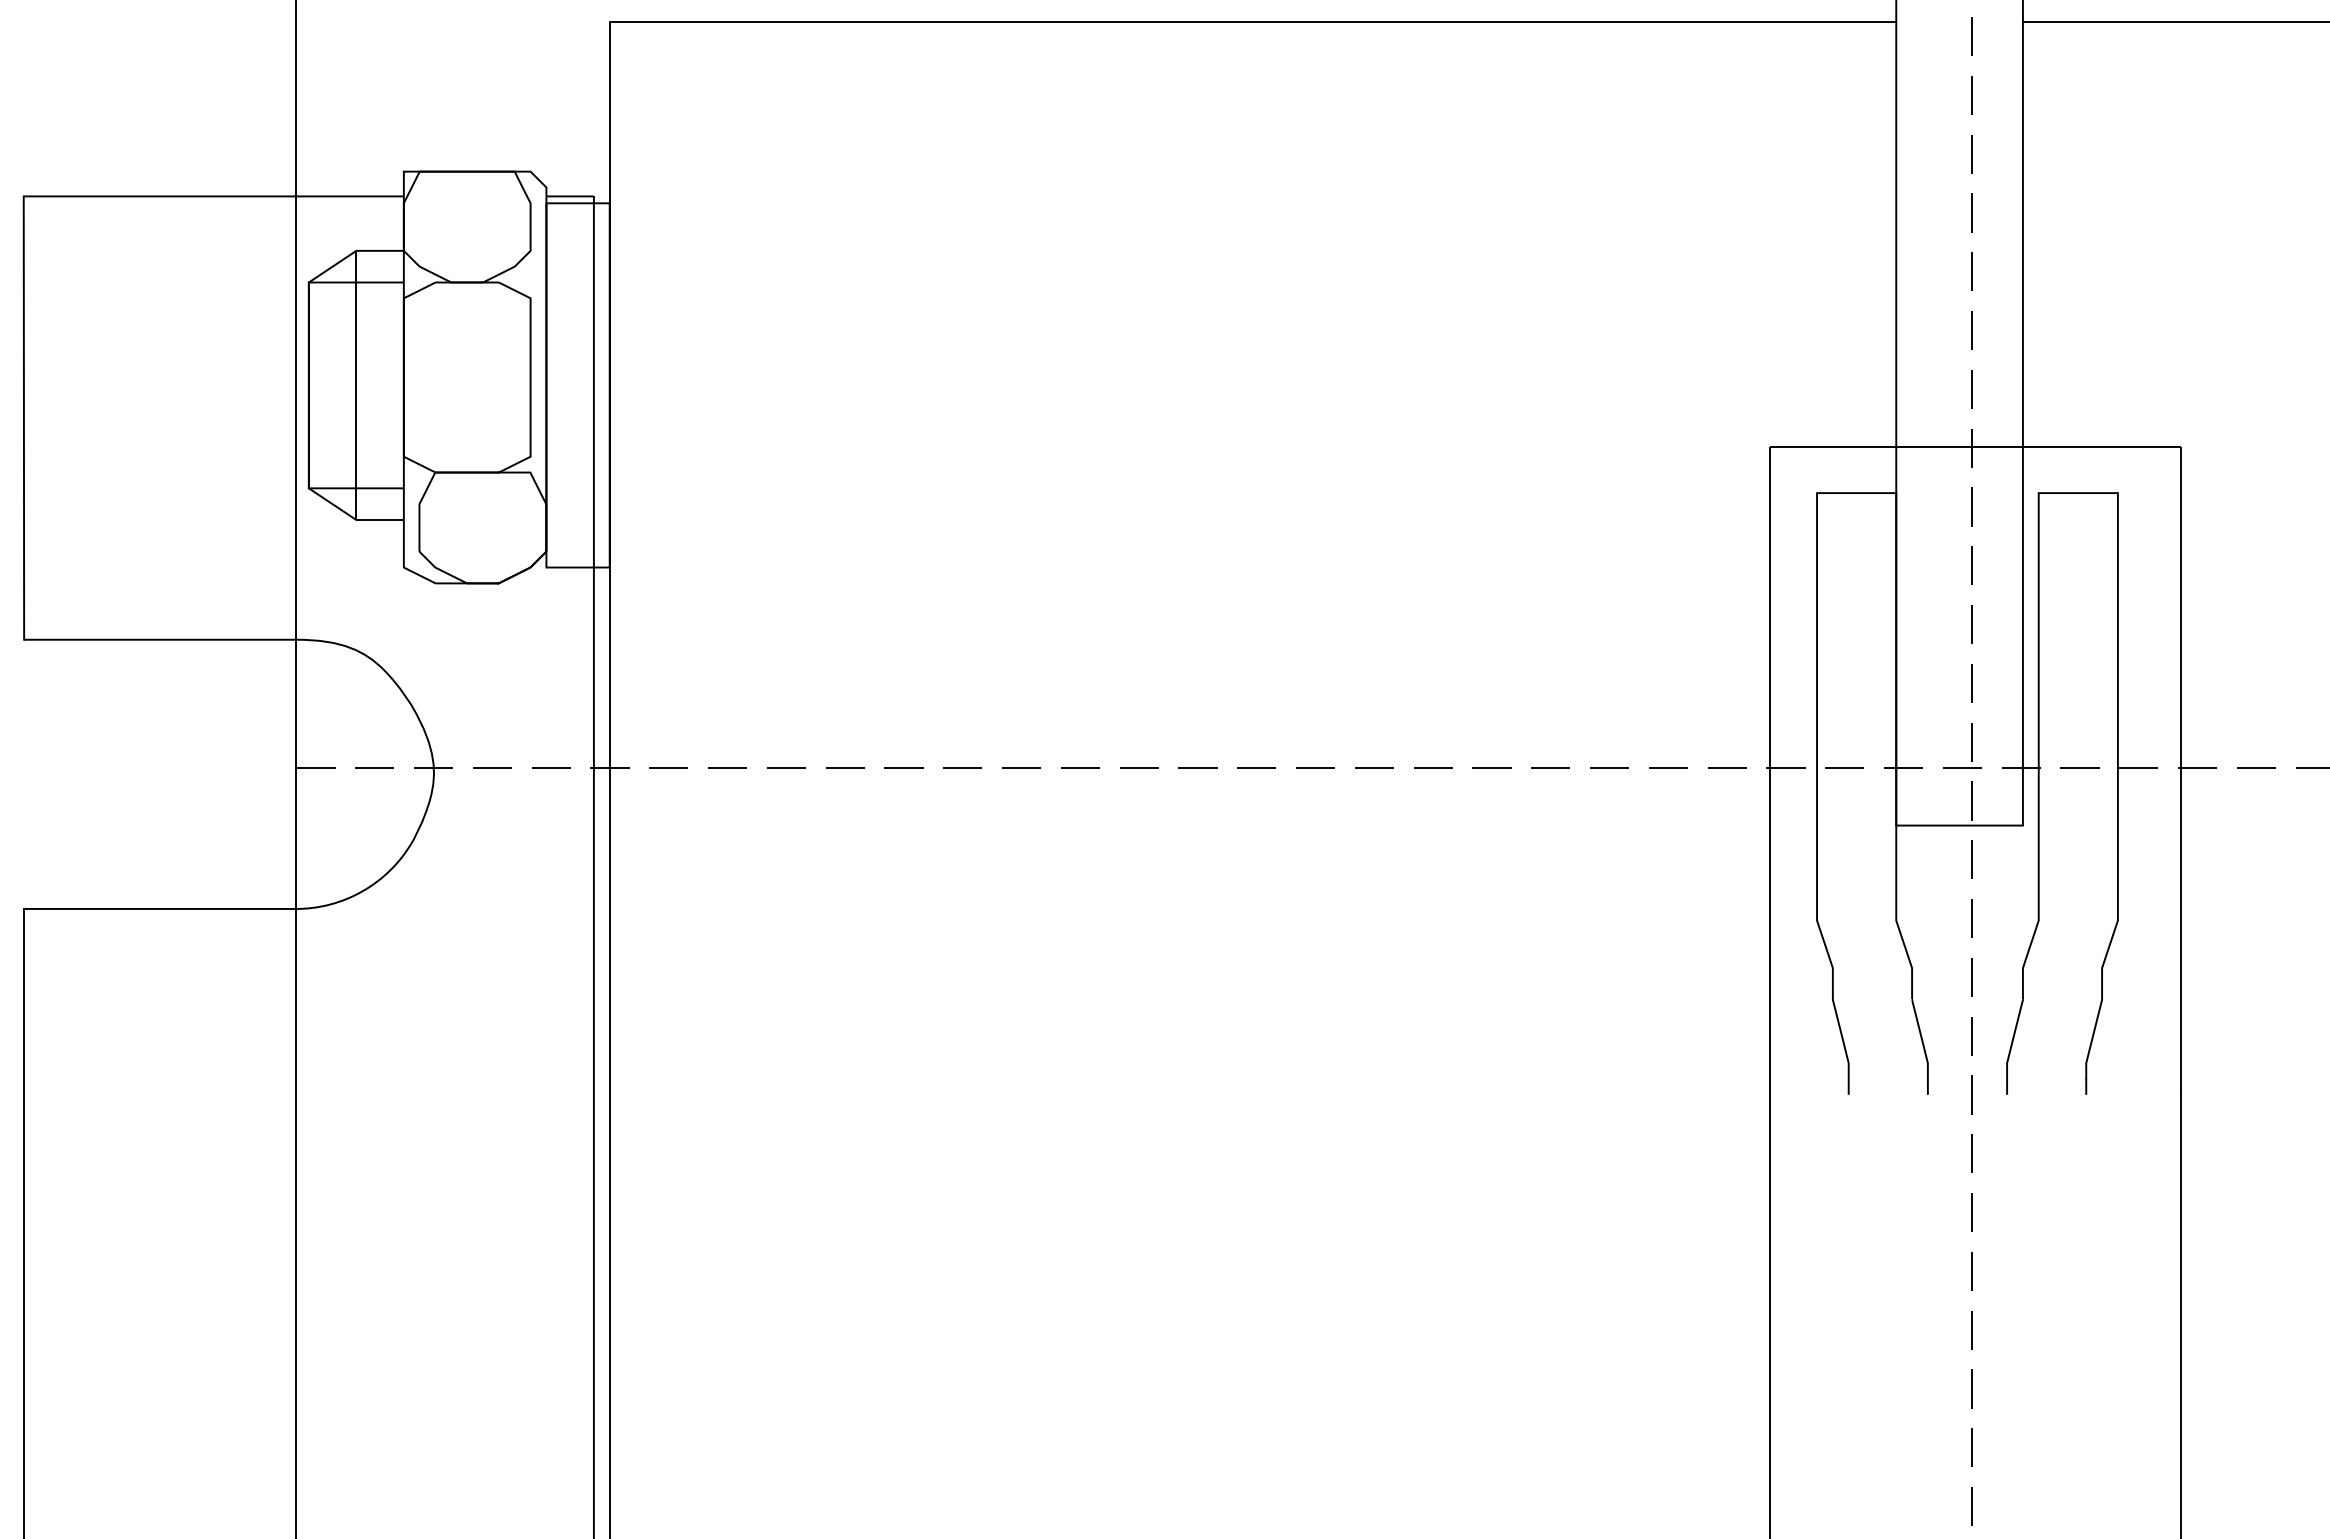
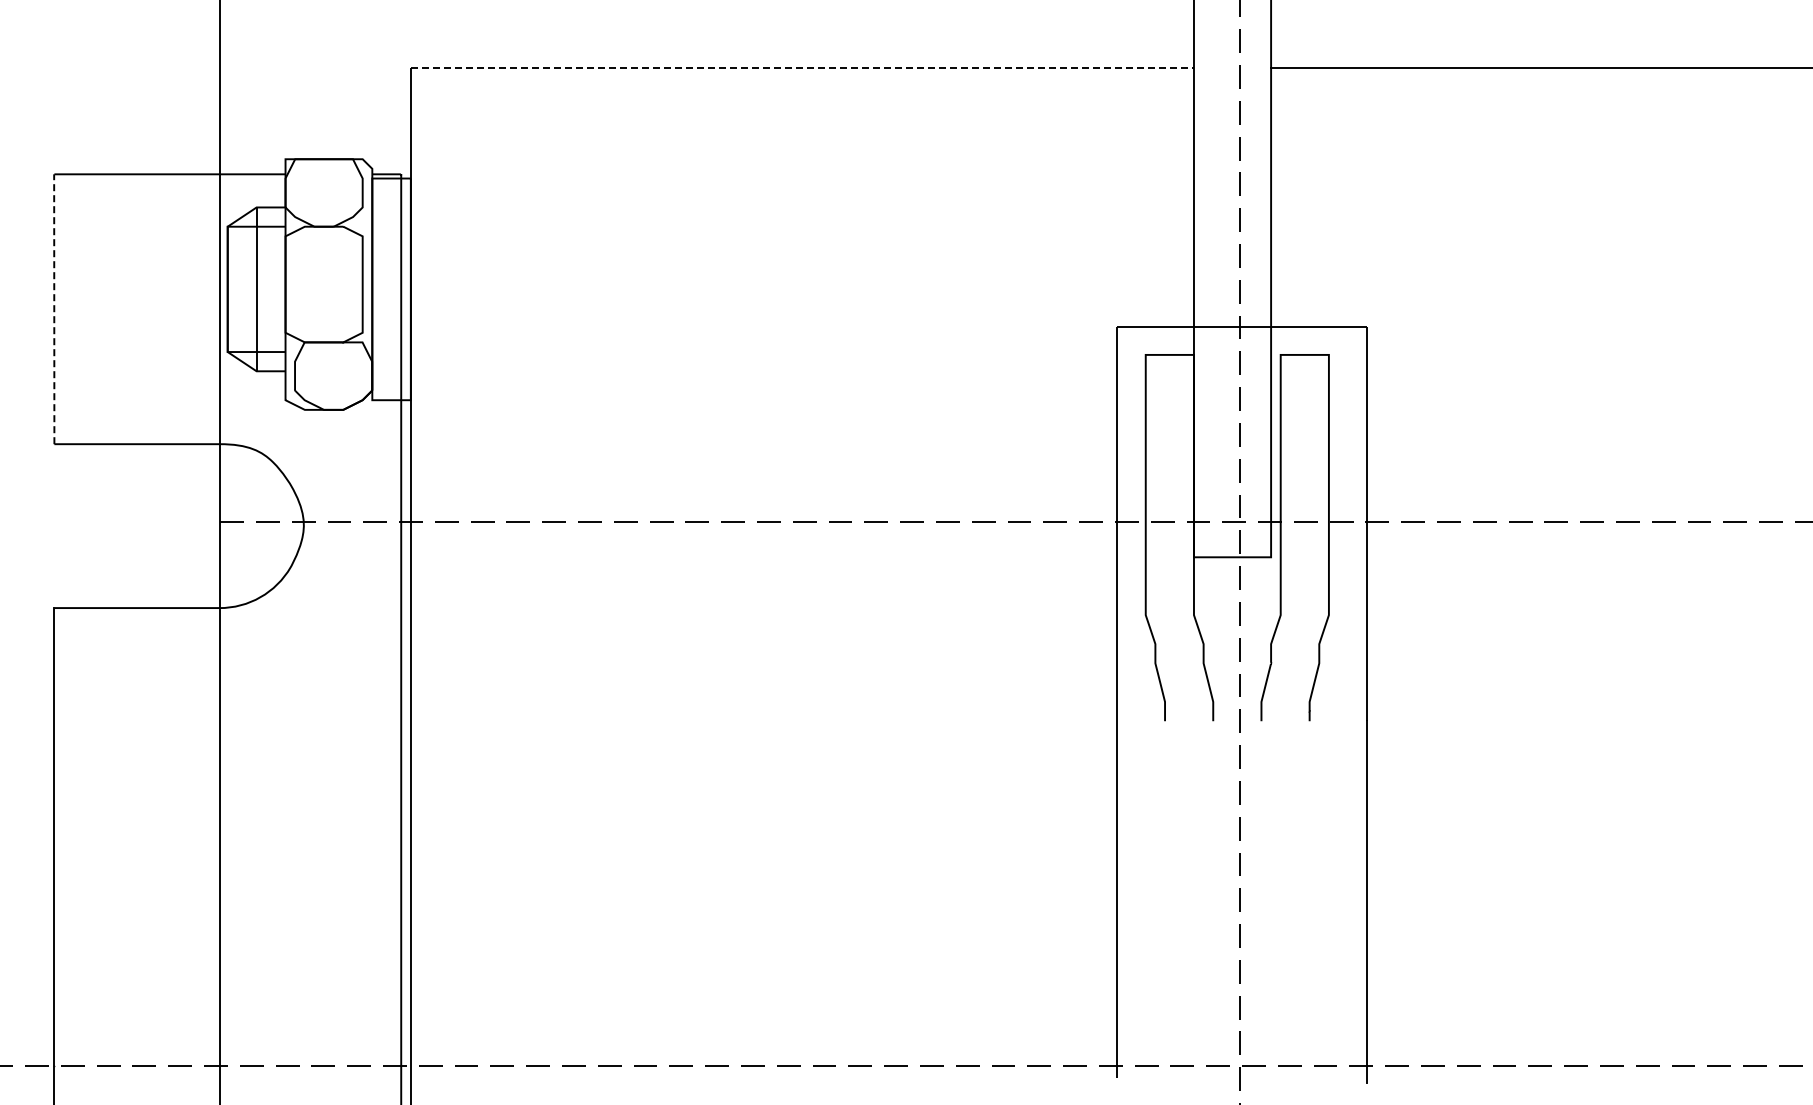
line: (1253, 22) -> (802, 68), solid -> dashed
line: (24, 418) -> (54, 309), solid -> dashed

